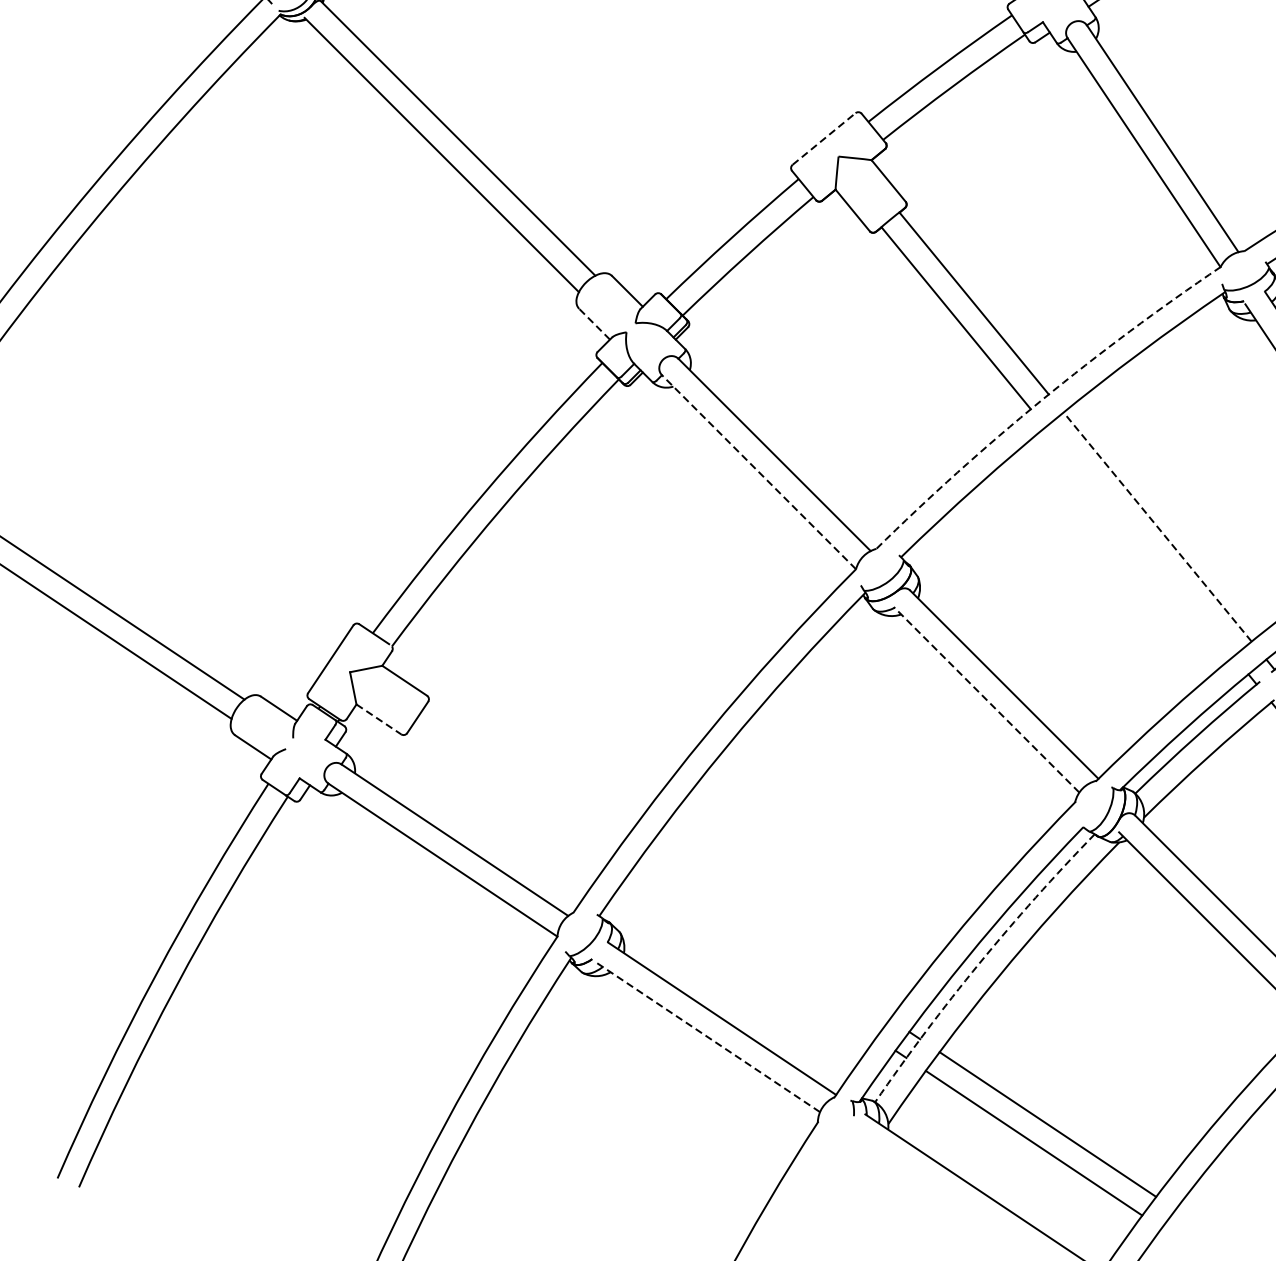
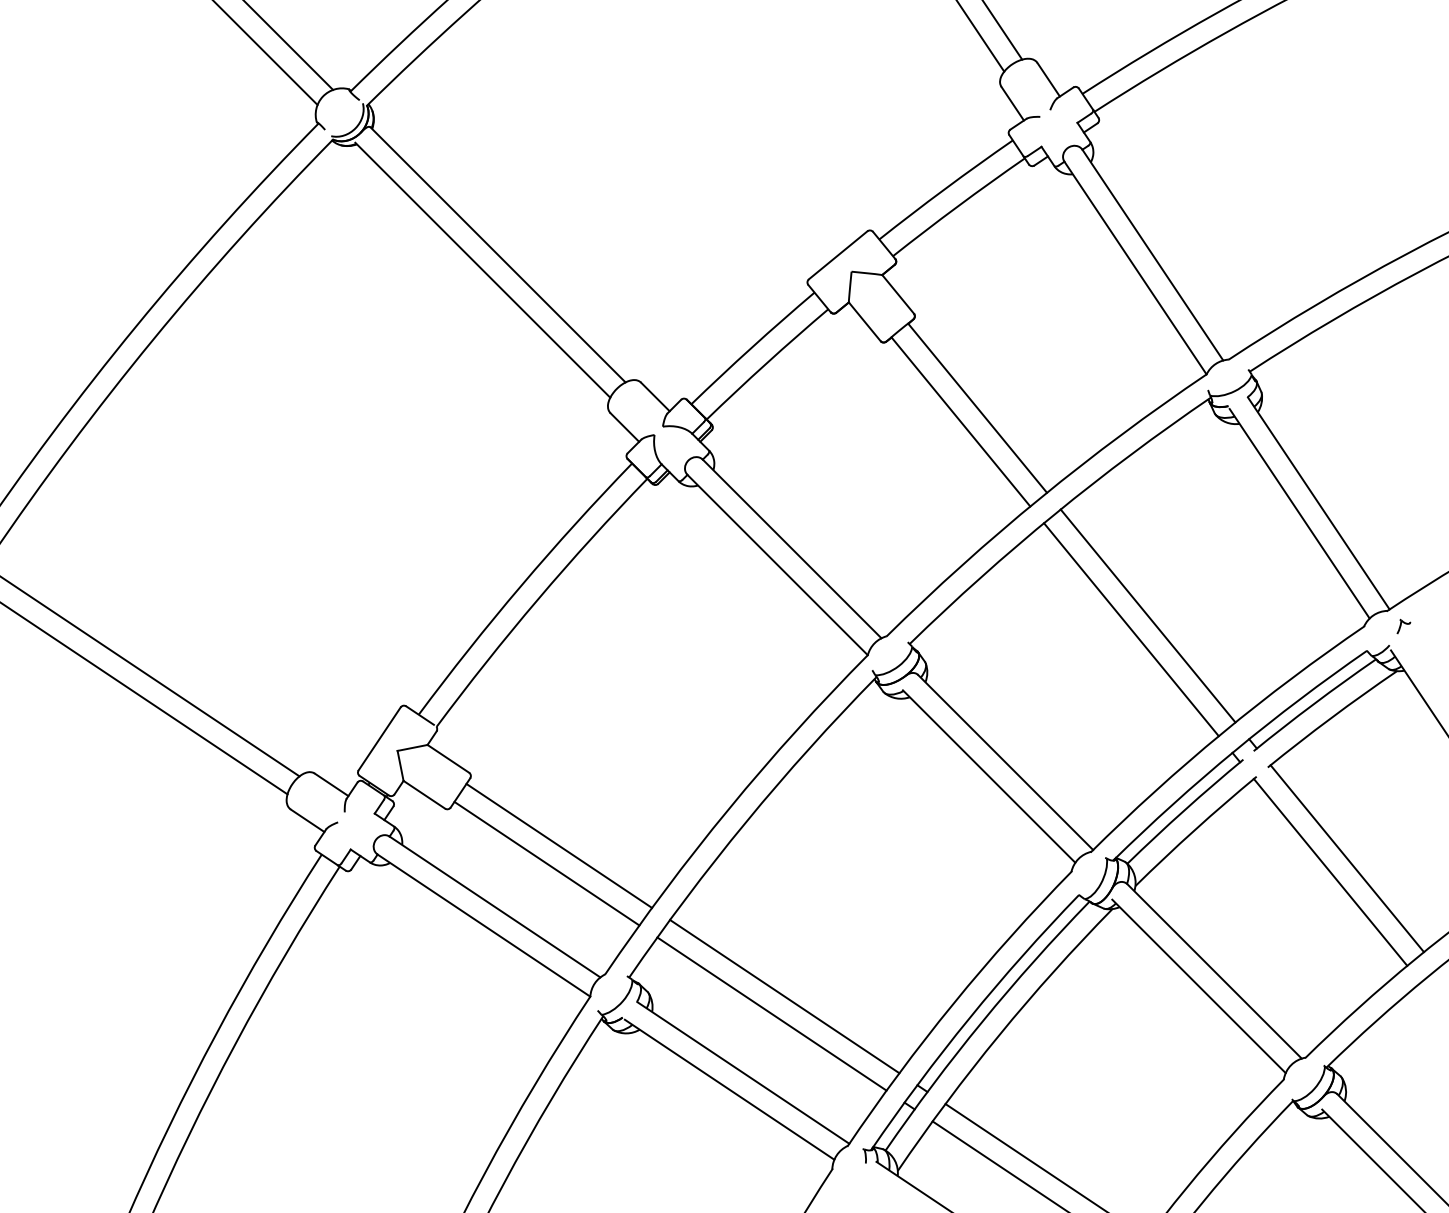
line: (824, 139) -> (838, 255), dashed -> solid
line: (594, 324) -> (624, 427), dashed -> solid
arc: (1041, 399) -> (1040, 497), dashed -> solid
line: (758, 471) -> (777, 564), dashed -> solid
line: (1158, 526) -> (1148, 615), dashed -> solid
line: (1139, 541) -> (1131, 629), added
line: (986, 699) -> (989, 776), dashed -> solid
line: (379, 719) -> (424, 794), dashed -> solid
line: (524, 773) -> (559, 845), added
line: (510, 793) -> (546, 863), added
line: (766, 936) -> (784, 996), added
line: (752, 954) -> (771, 1013), added
arc: (979, 963) -> (982, 1021), dashed -> solid
line: (707, 1036) -> (729, 1089), dashed -> solid

